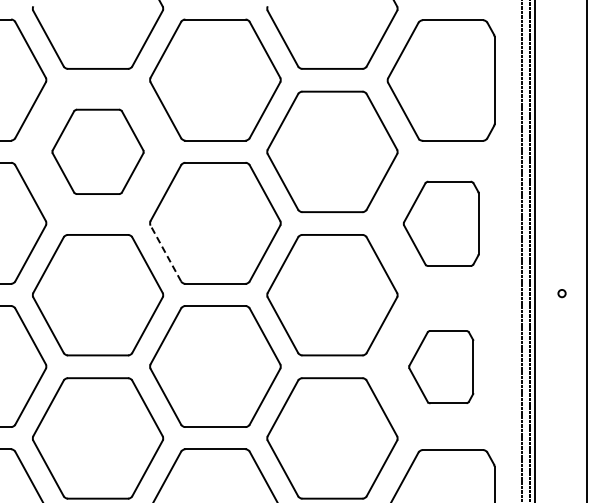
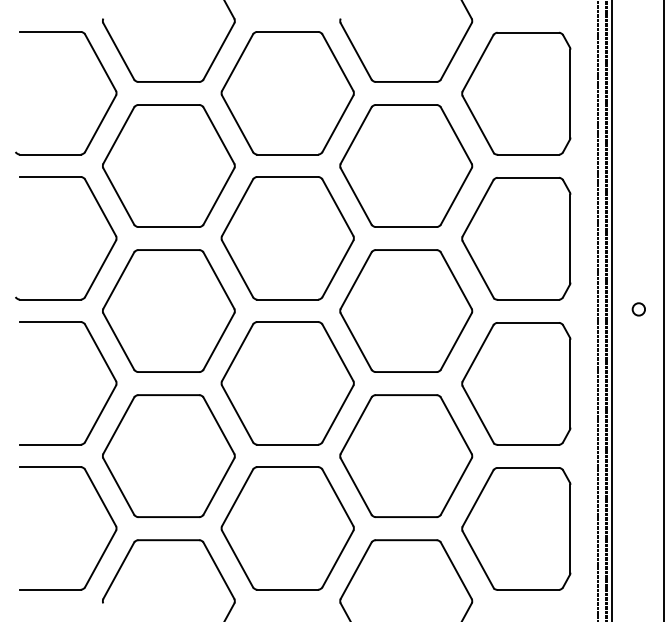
part: (97, 151) -> (168, 165), size x1.43
part: (441, 223) -> (516, 238), size x1.43
line: (165, 253) -> (237, 268), dashed -> solid
circle: (561, 293) -> (638, 309), size x1.67
part: (441, 366) -> (516, 383), size x1.67

